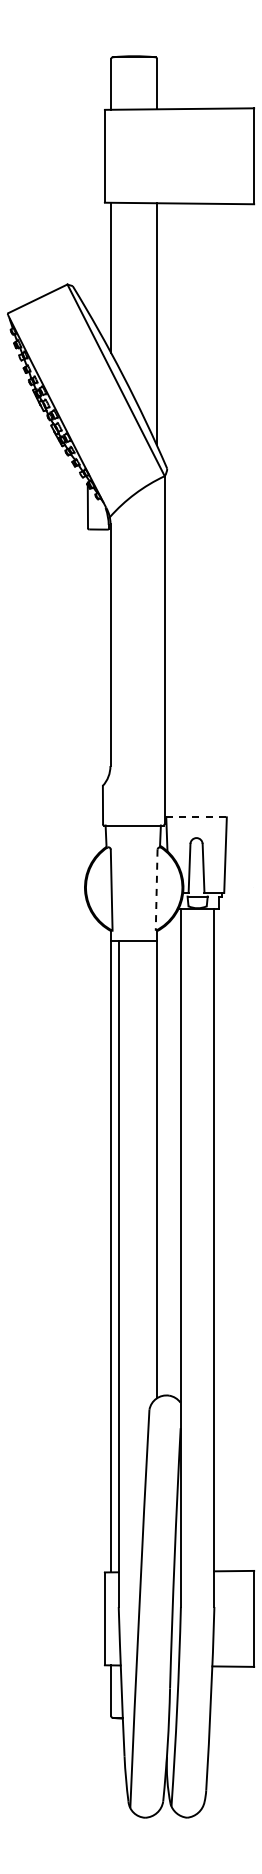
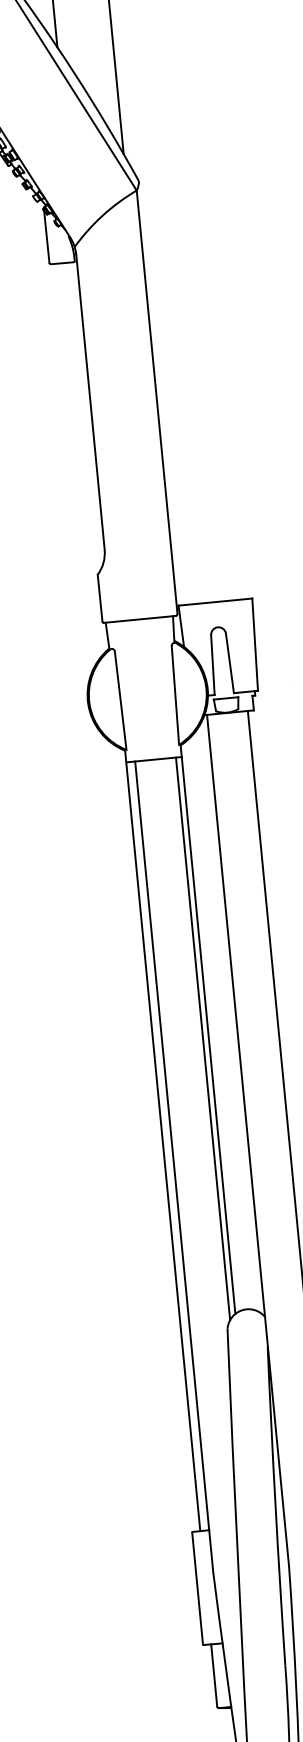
line: (197, 817) -> (216, 602), dashed -> solid
line: (156, 890) -> (175, 695), dashed -> solid
line: (152, 1171) -> (203, 1038), added

